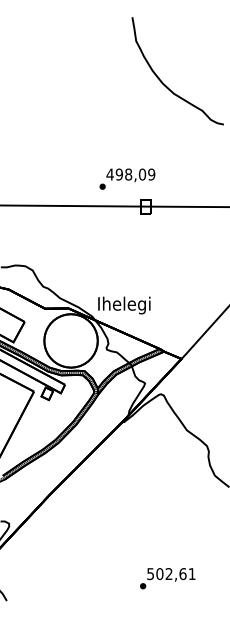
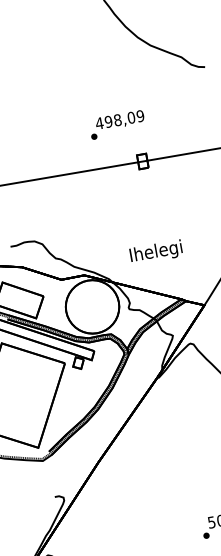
text: (127, 178) -> (117, 124), moved
text: (124, 305) -> (156, 252), moved

